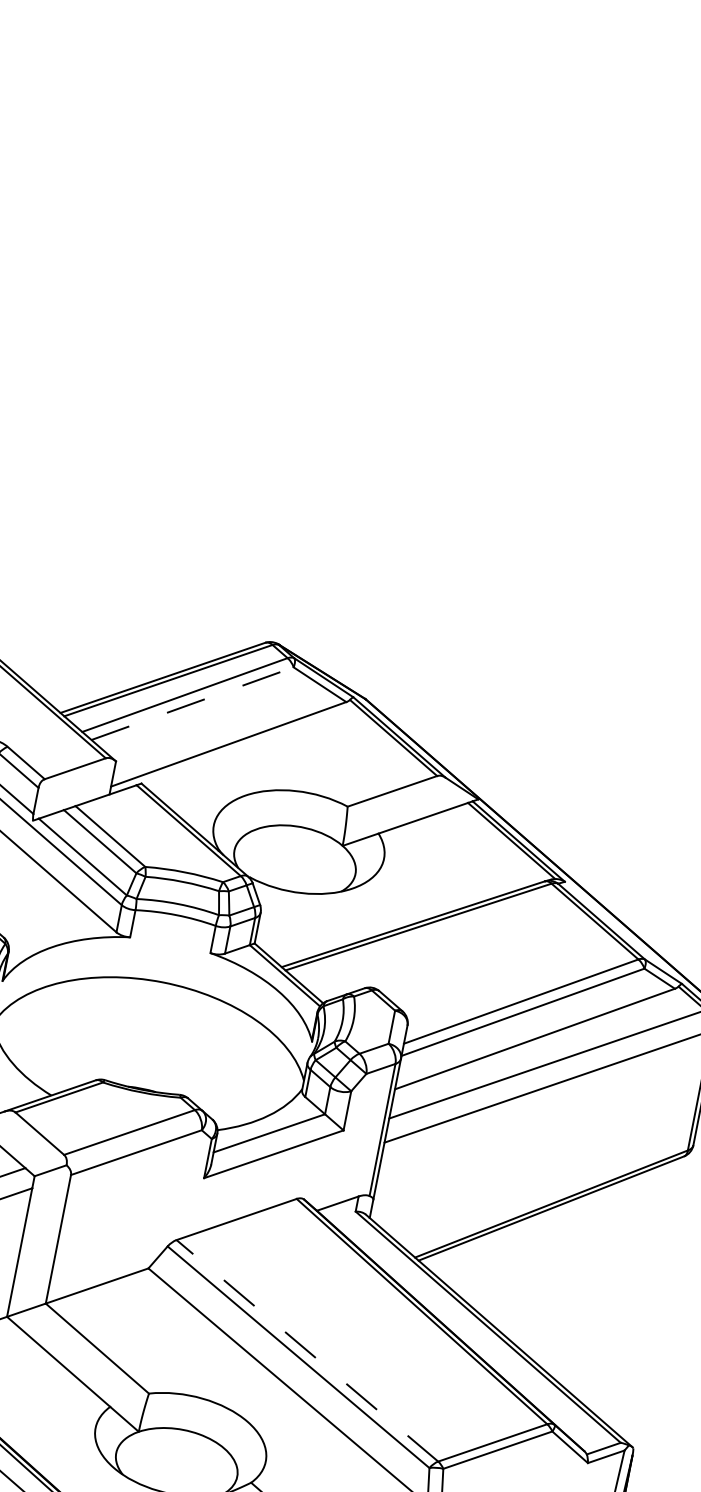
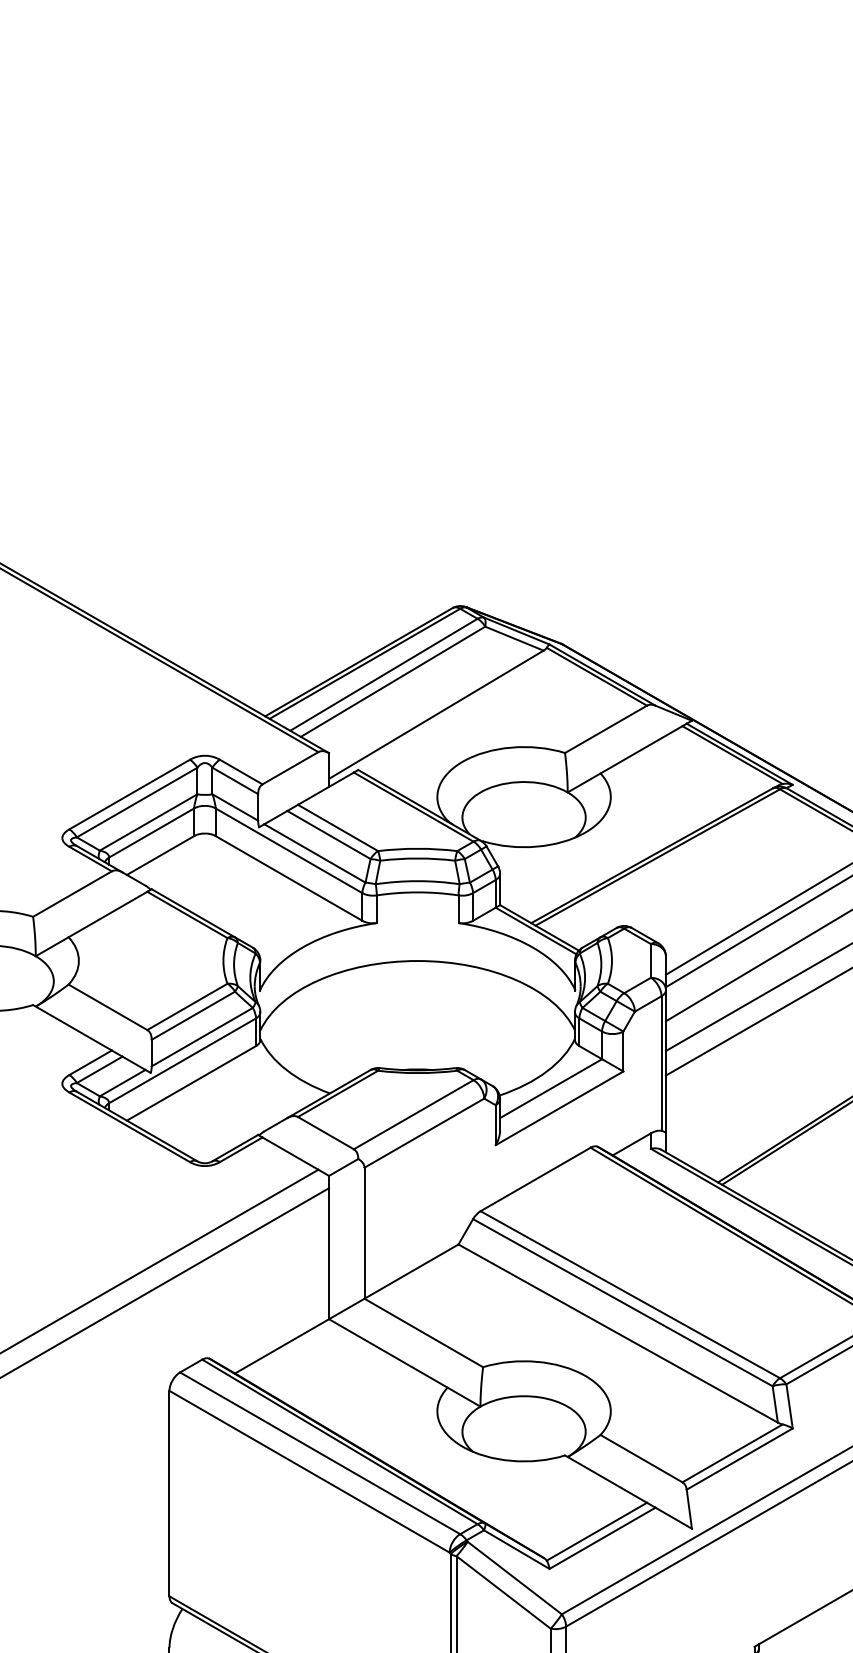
line: (193, 703) -> (393, 681), dashed -> solid
line: (306, 1350) -> (629, 1294), dashed -> solid

